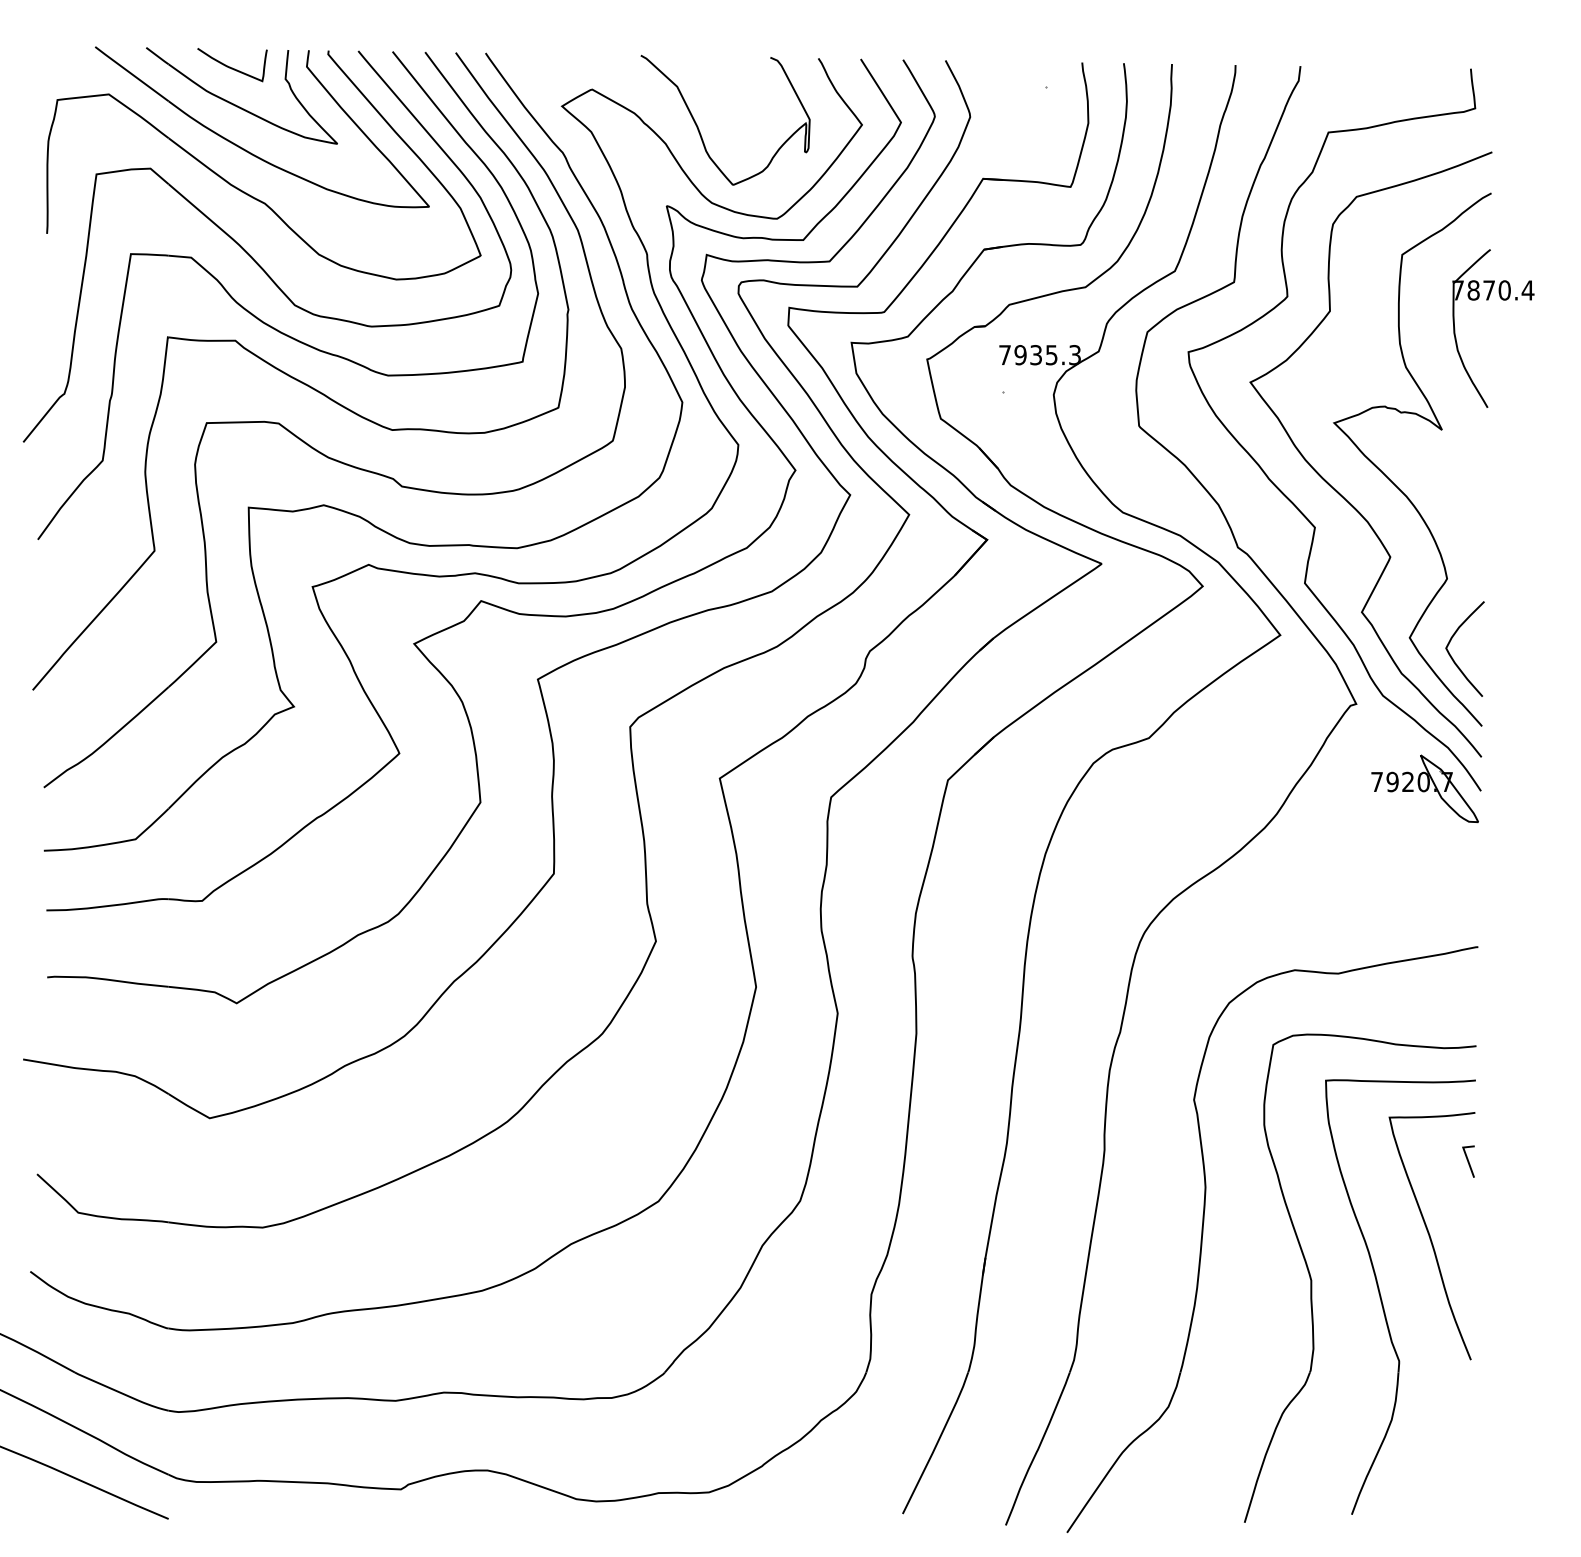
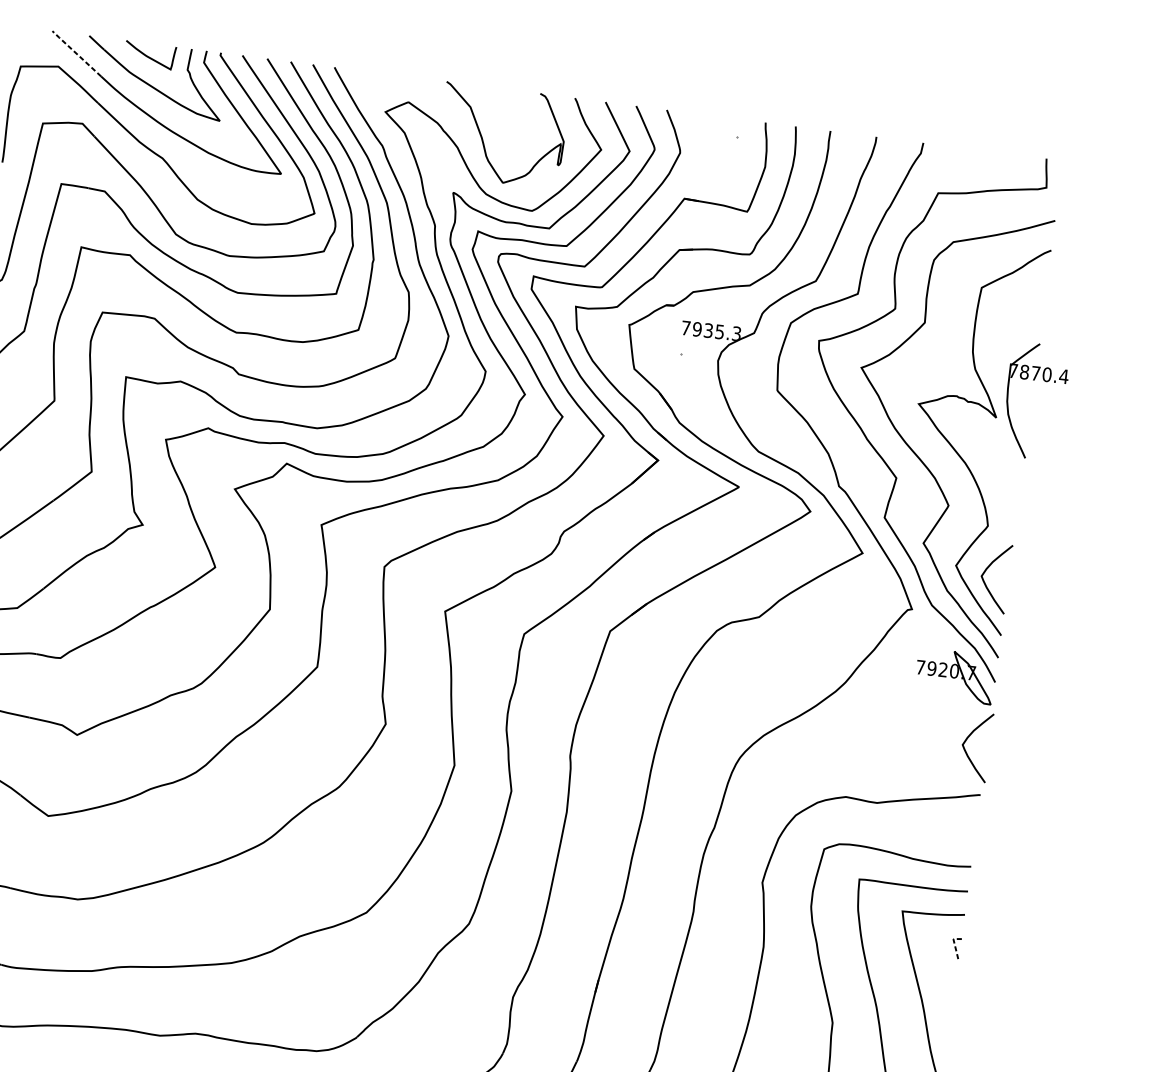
line: (131, 73) -> (76, 53), solid -> dashed
part: (1488, 300) -> (1034, 380), moved
curve: (1451, 888) -> (965, 750), added
line: (1466, 1157) -> (954, 946), solid -> dashed

